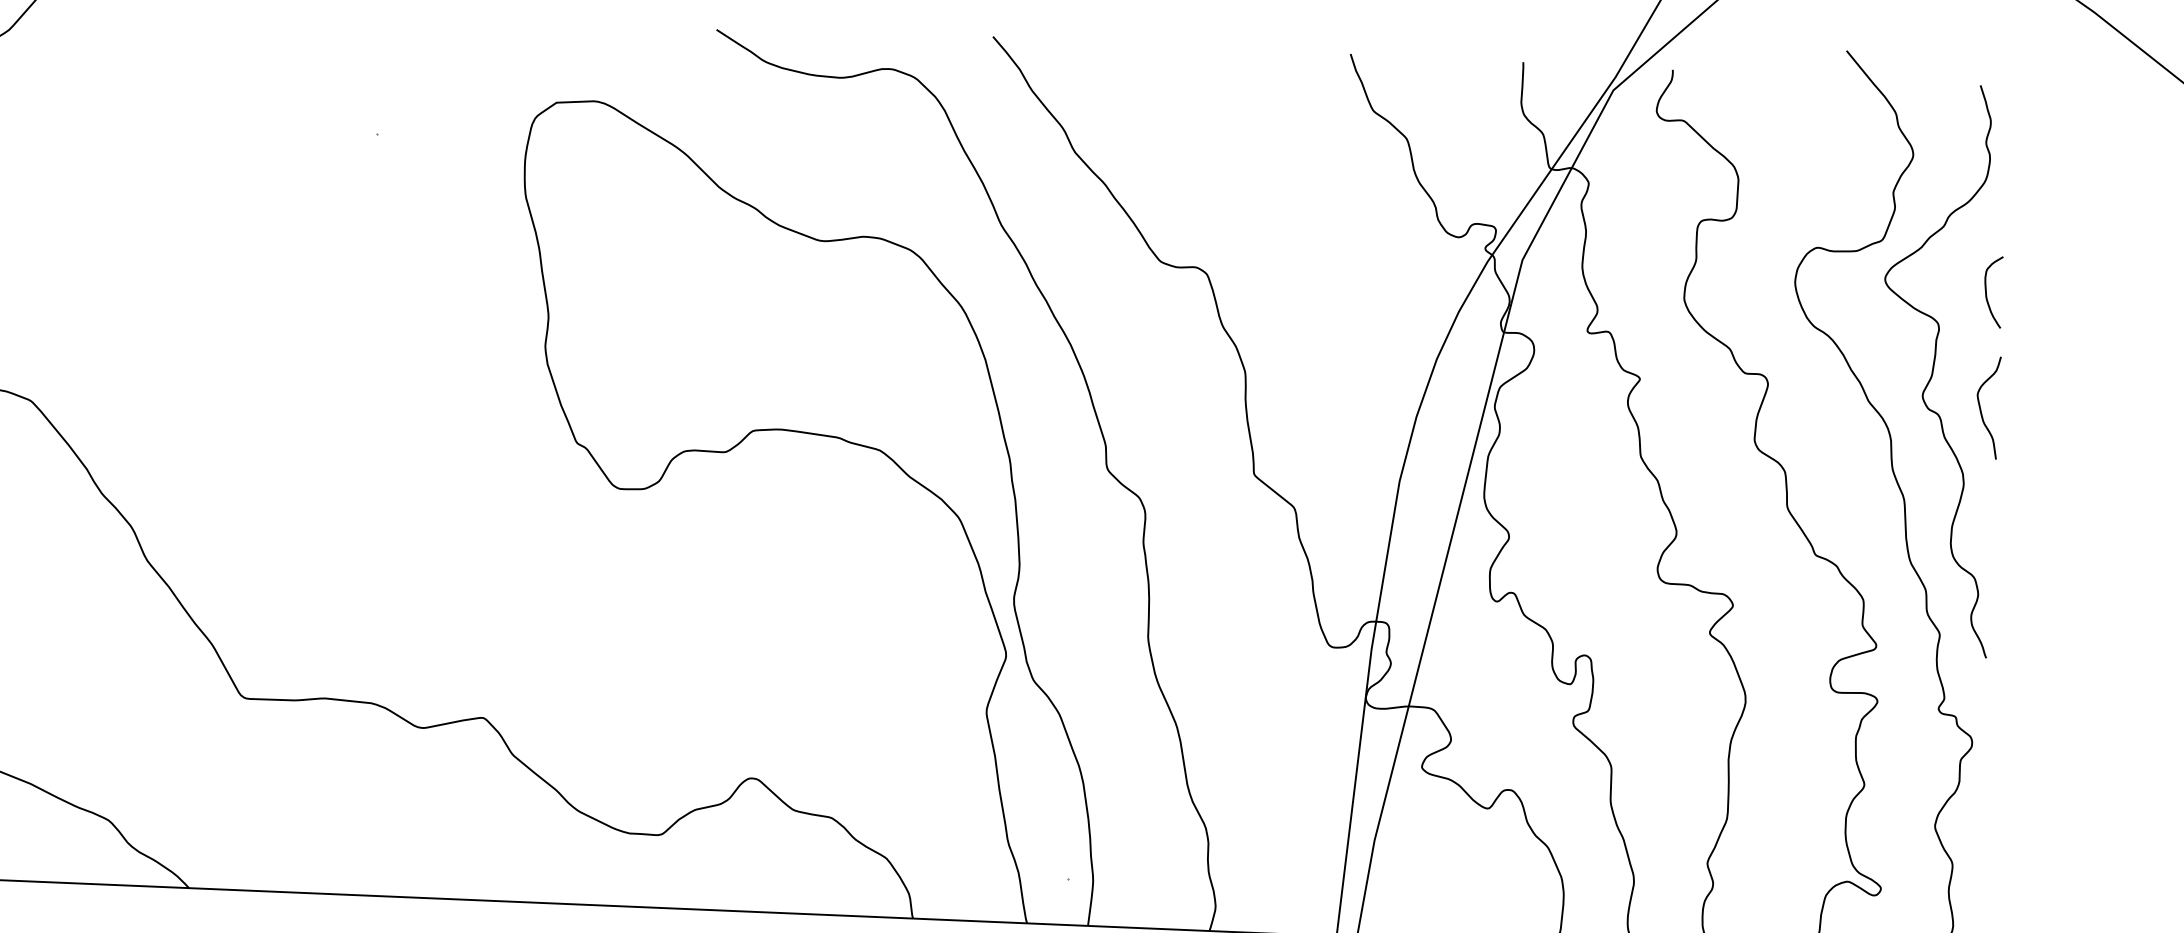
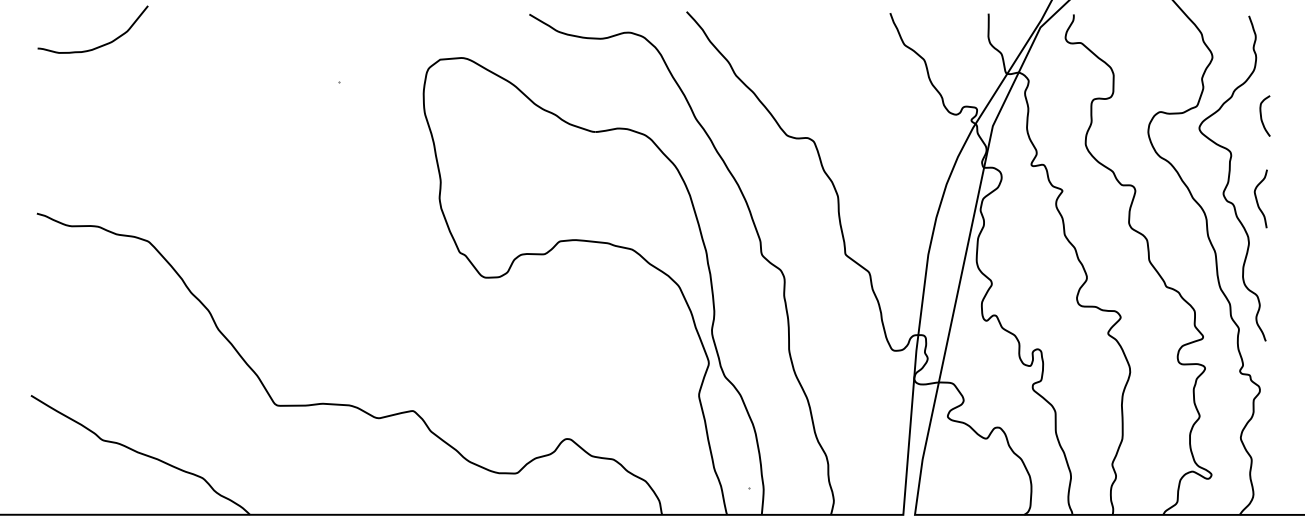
curve: (1988, 294) -> (1262, 117), moved

